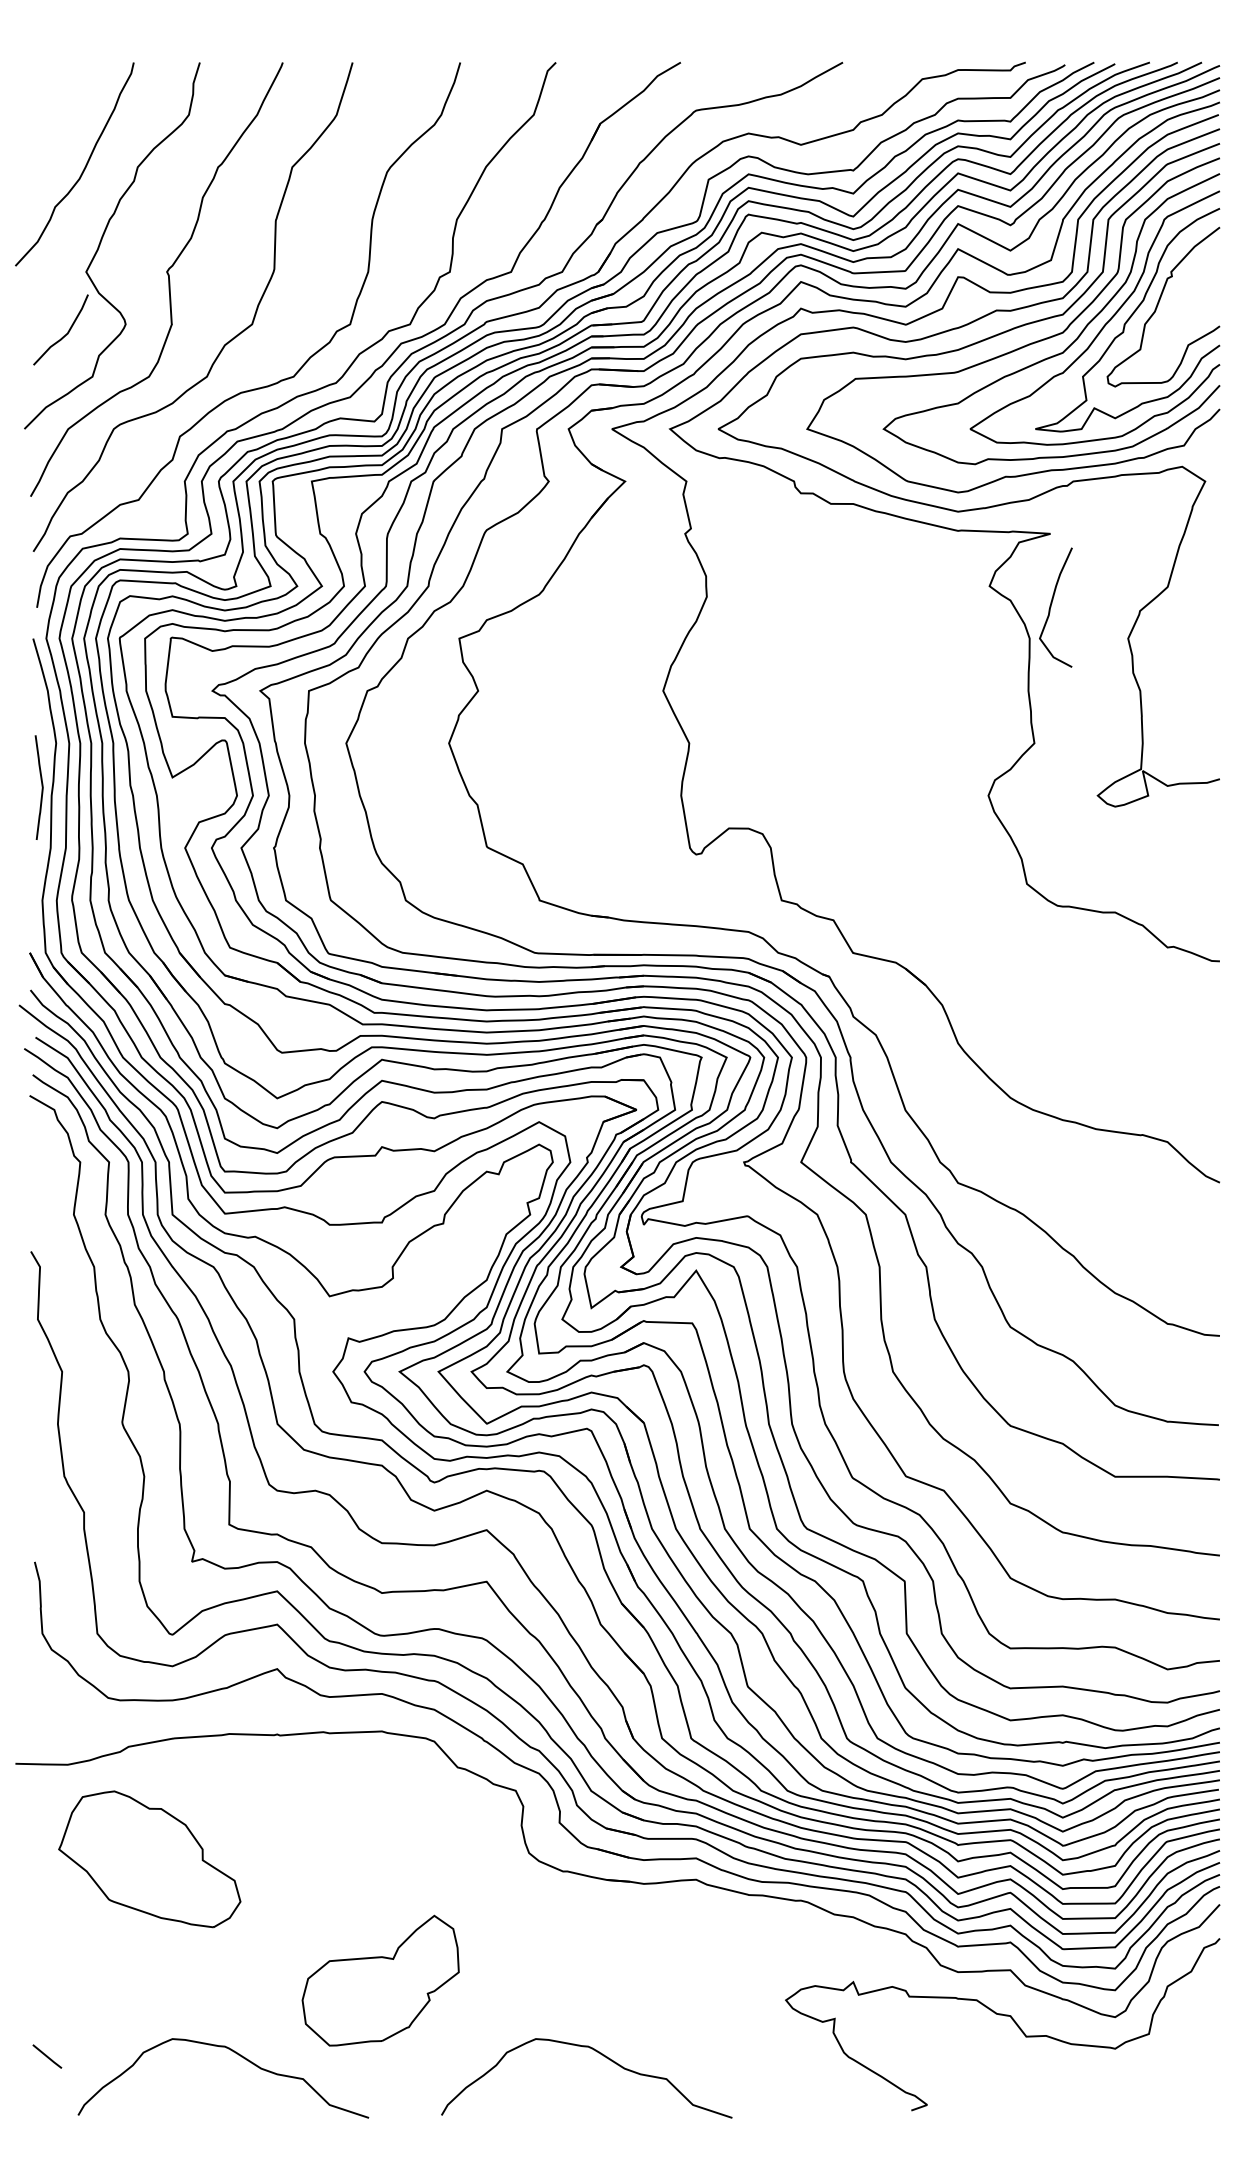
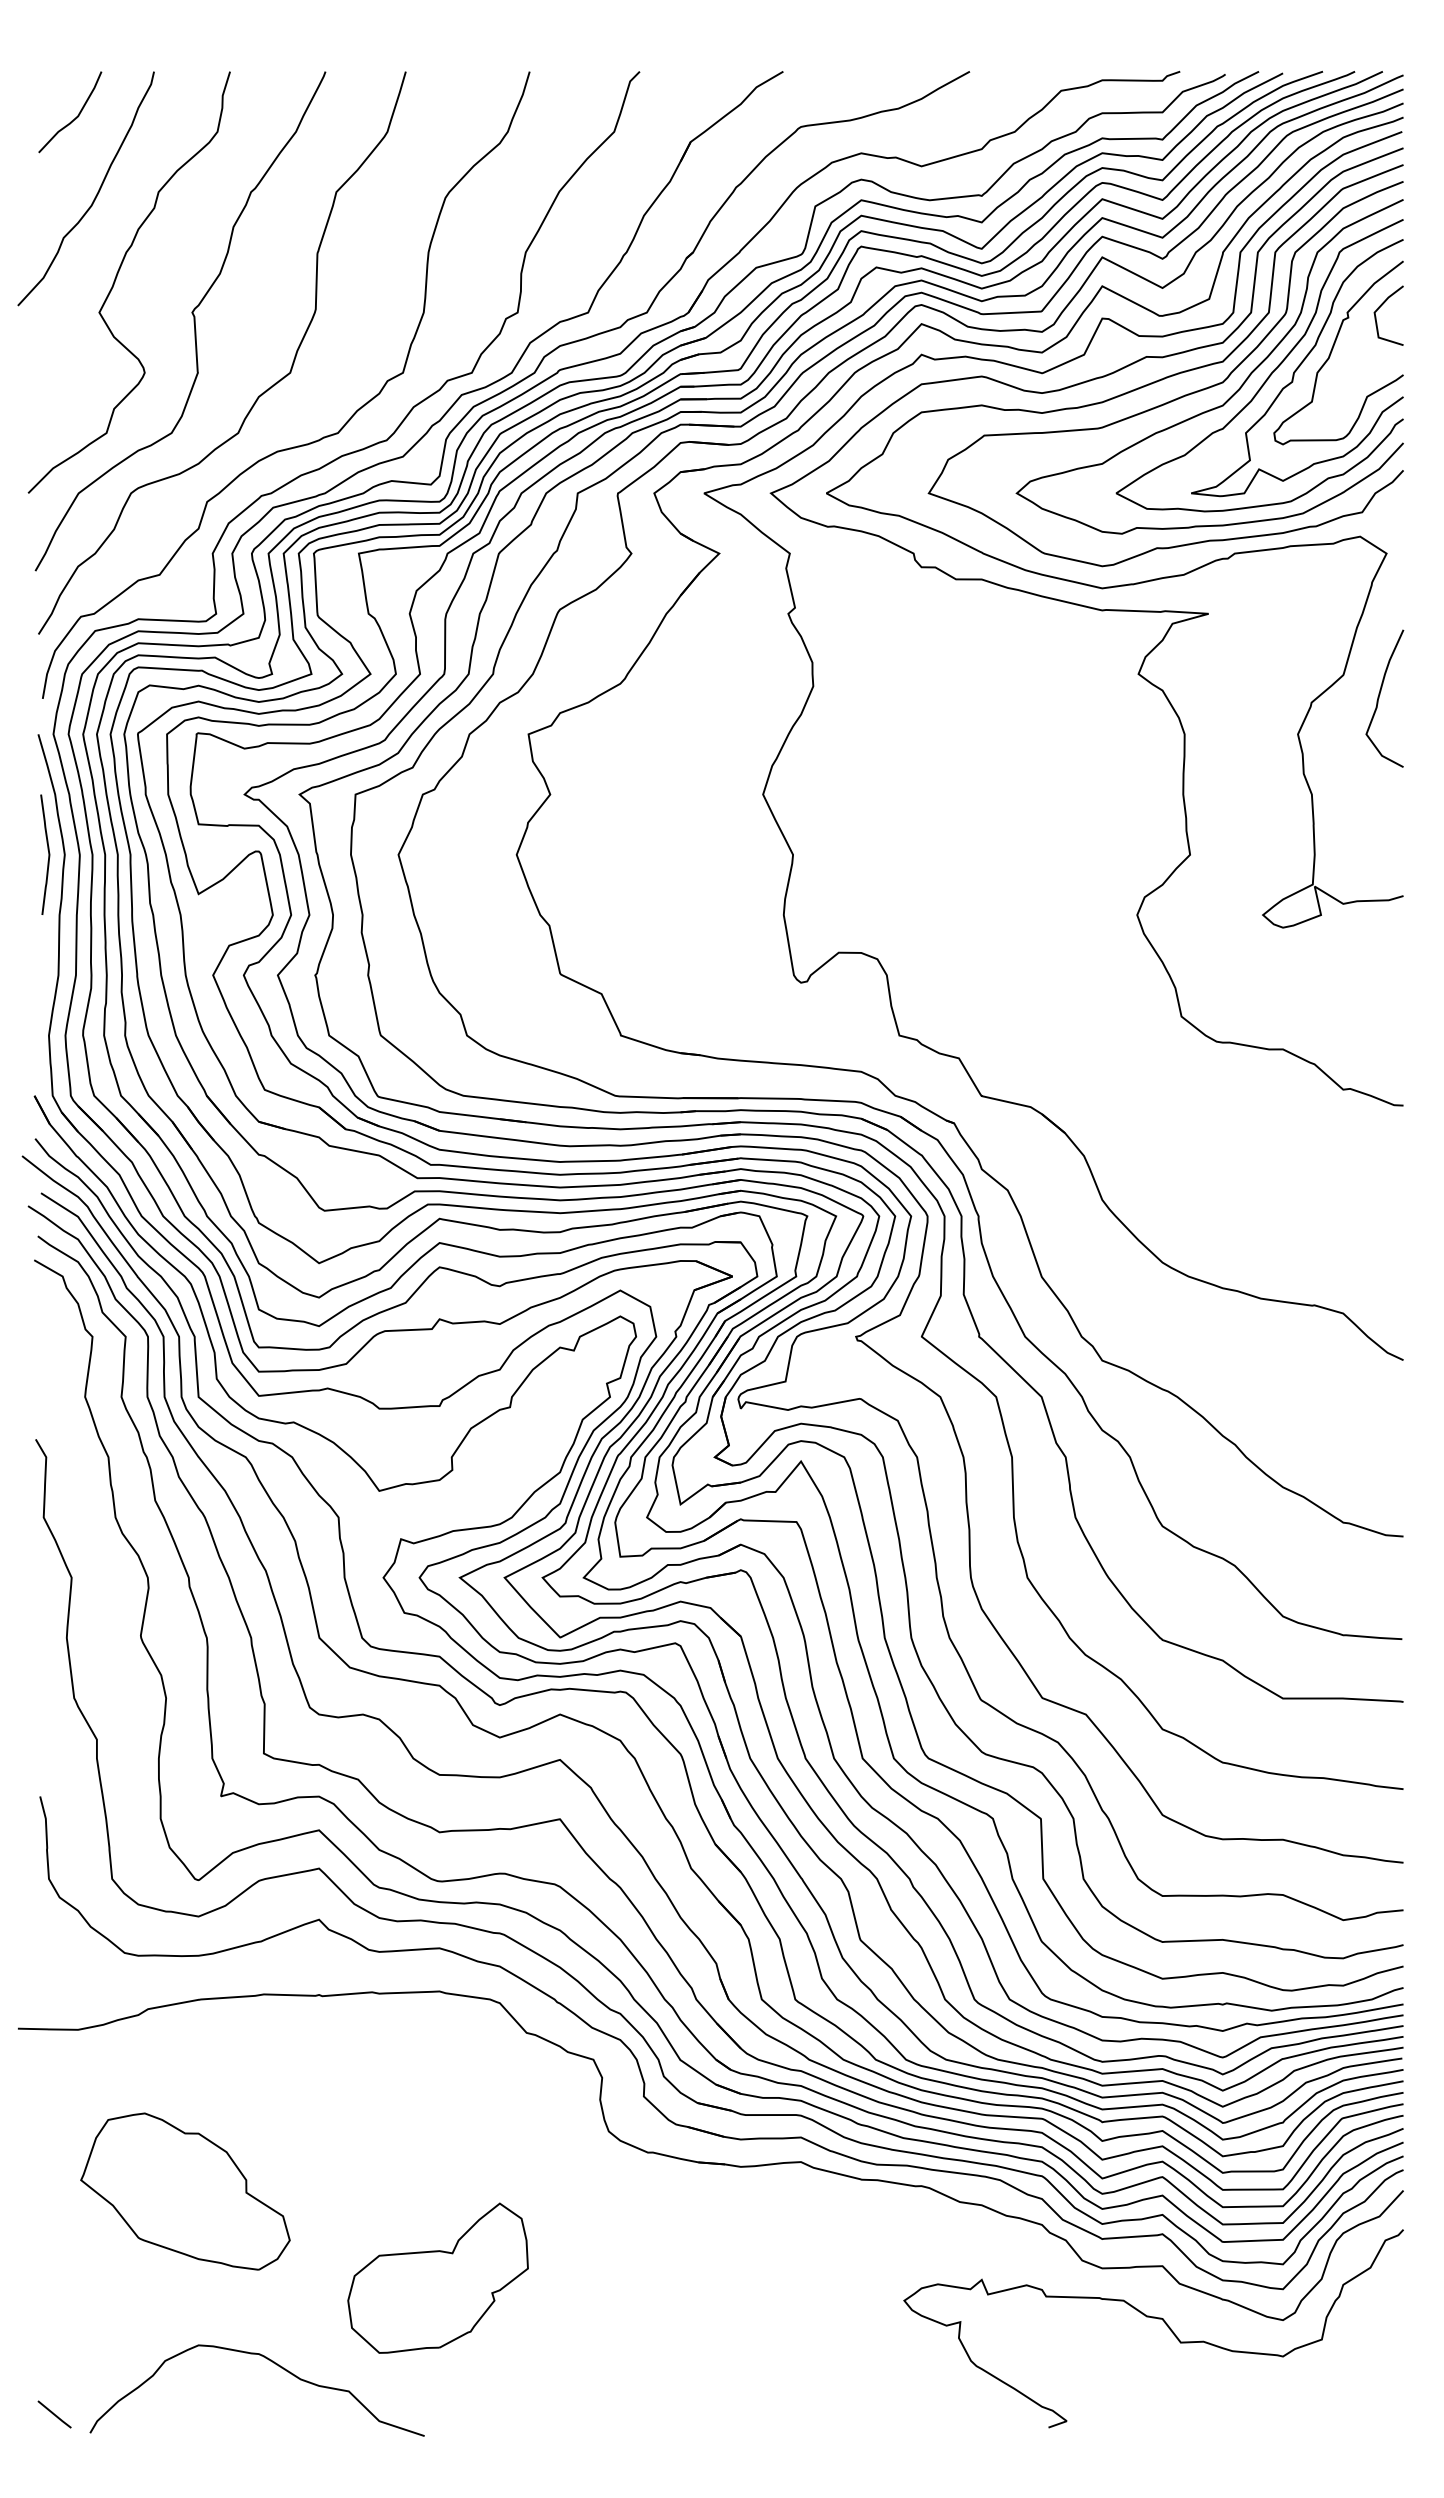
line: (1199, 267) -> (1380, 307), added
curve: (65, 334) -> (75, 117), moved
curve: (1051, 607) -> (1379, 698), moved
curve: (42, 787) -> (48, 854), moved
part: (149, 1859) -> (185, 2191), moved
curve: (600, 2054) -> (691, 2363), removed
line: (47, 2056) -> (54, 2414), moved

